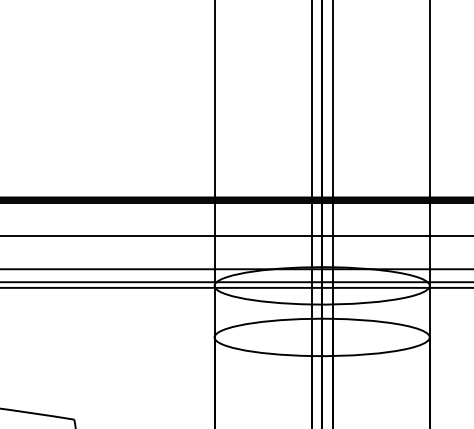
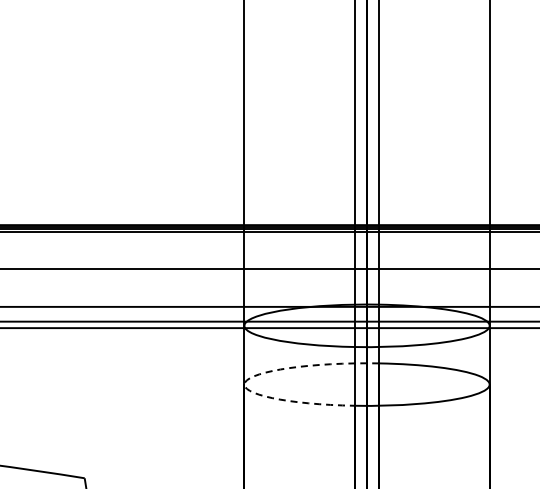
arc: (219, 332) -> (249, 378), solid -> dashed

